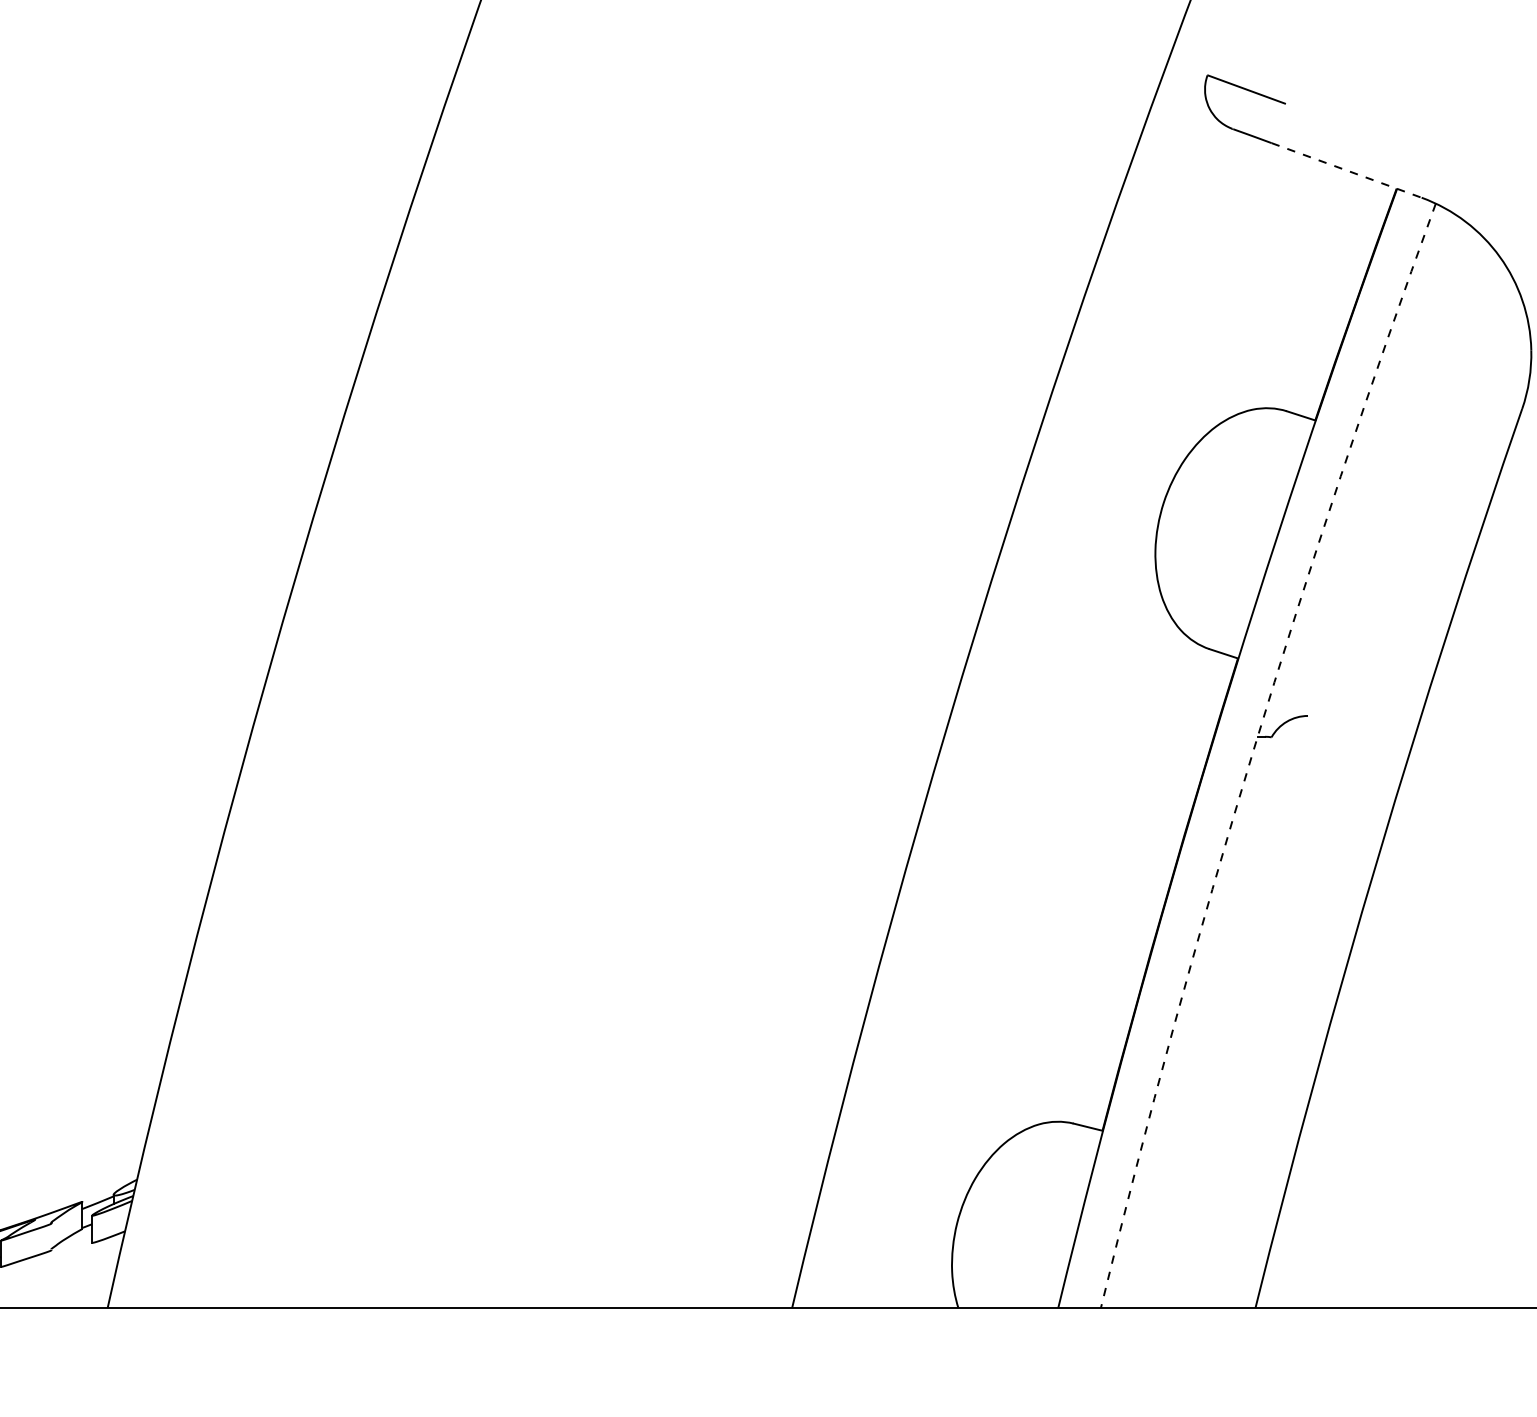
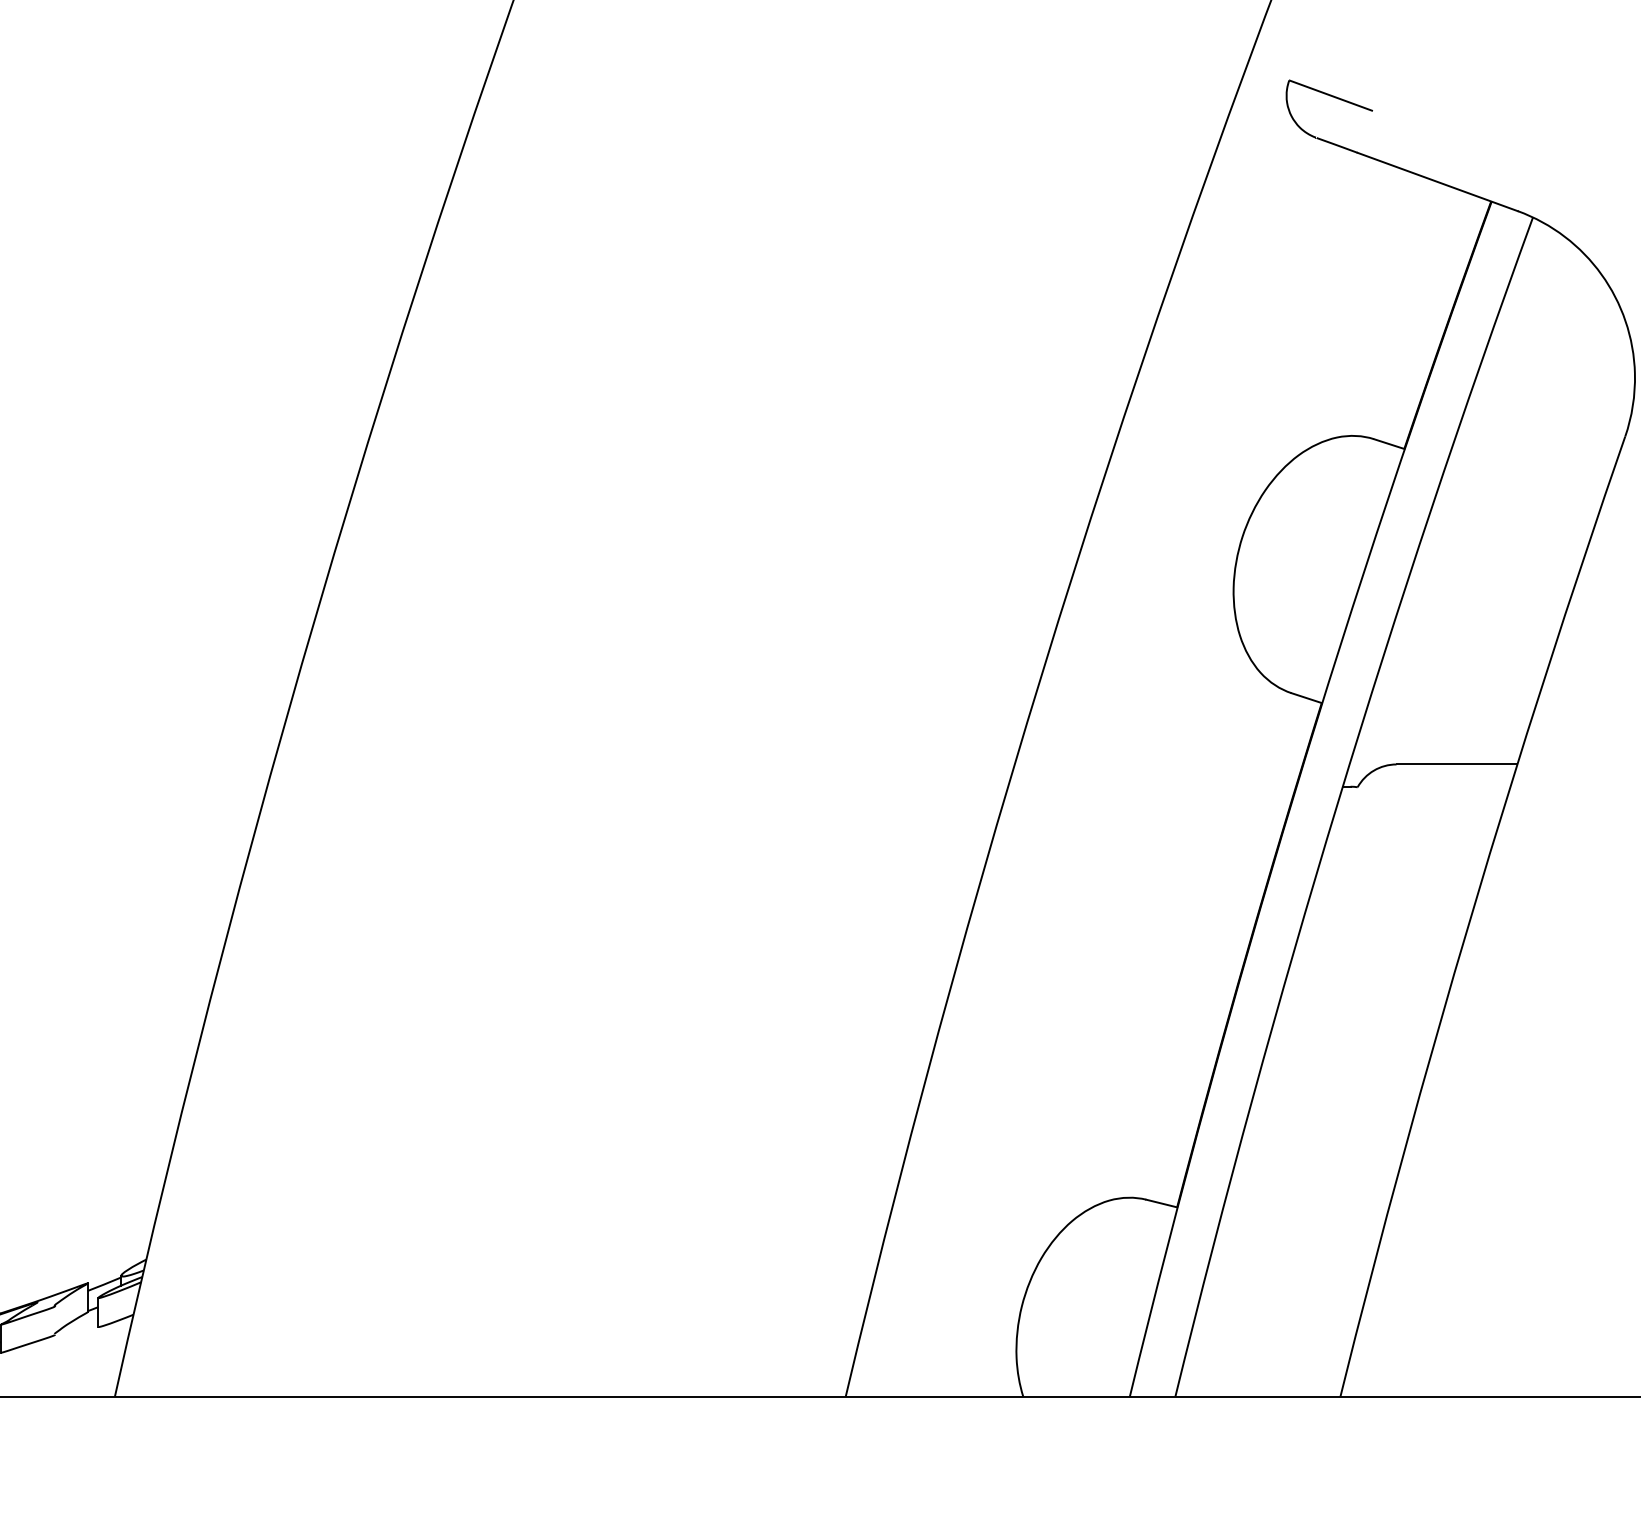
line: (1347, 170) -> (1438, 182), dashed -> solid
line: (1364, 715) -> (1456, 764), added
arc: (1253, 751) -> (1338, 802), dashed -> solid

